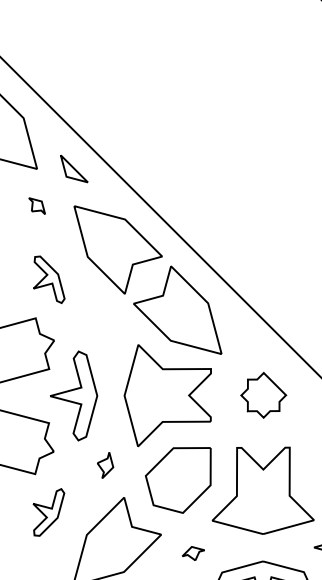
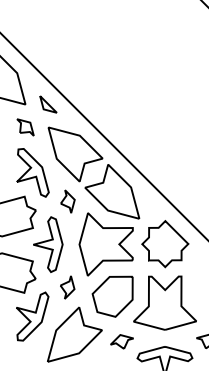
part: (37, 206) -> (25, 127), size x1.67
part: (48, 279) -> (32, 172), size x1.67
part: (105, 326) -> (67, 201), added
part: (263, 395) -> (165, 244), size x1.67
part: (105, 465) -> (67, 287), size x1.43
part: (48, 512) -> (32, 316), size x1.67
part: (192, 552) -> (121, 341), size x1.67

